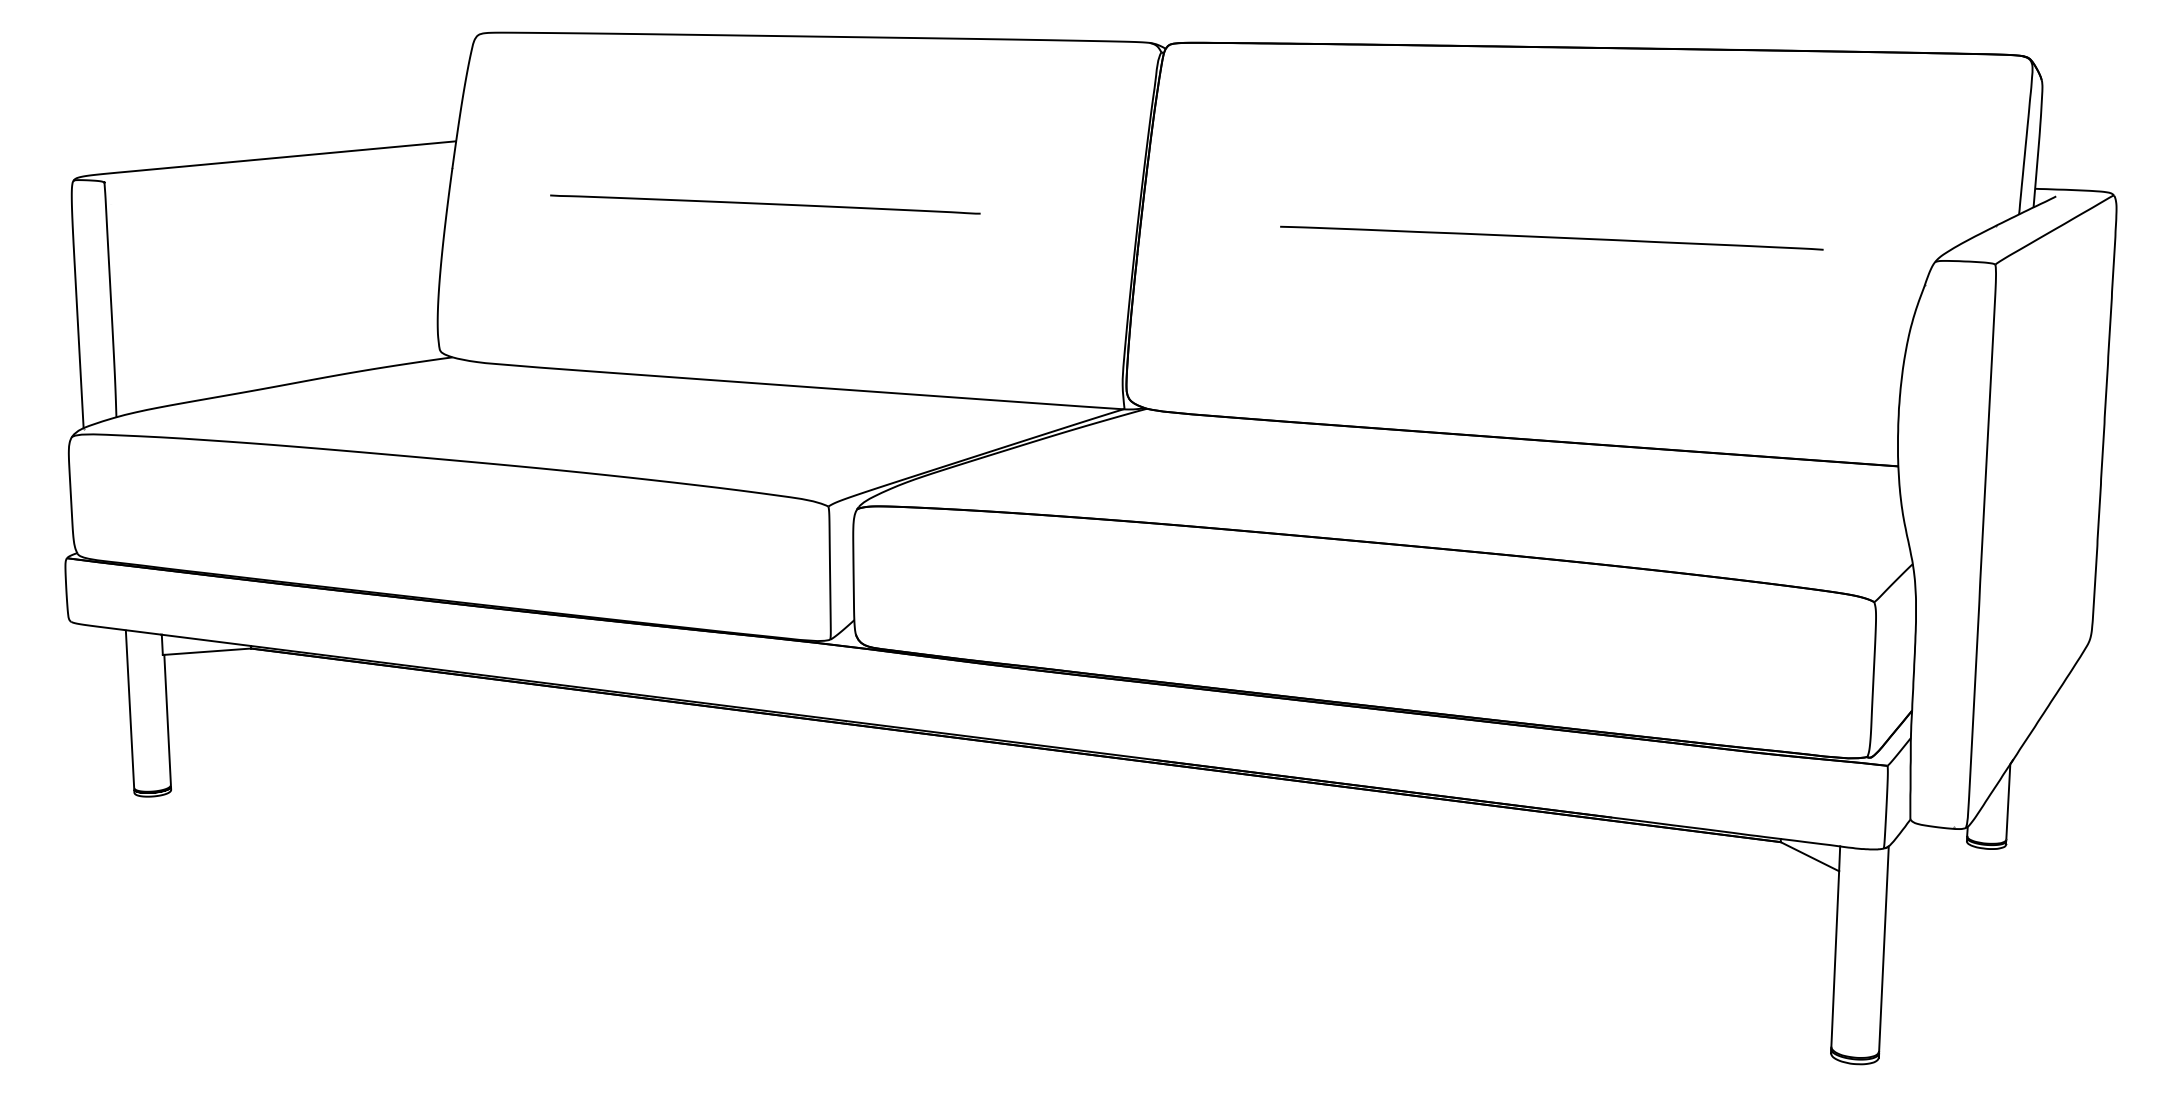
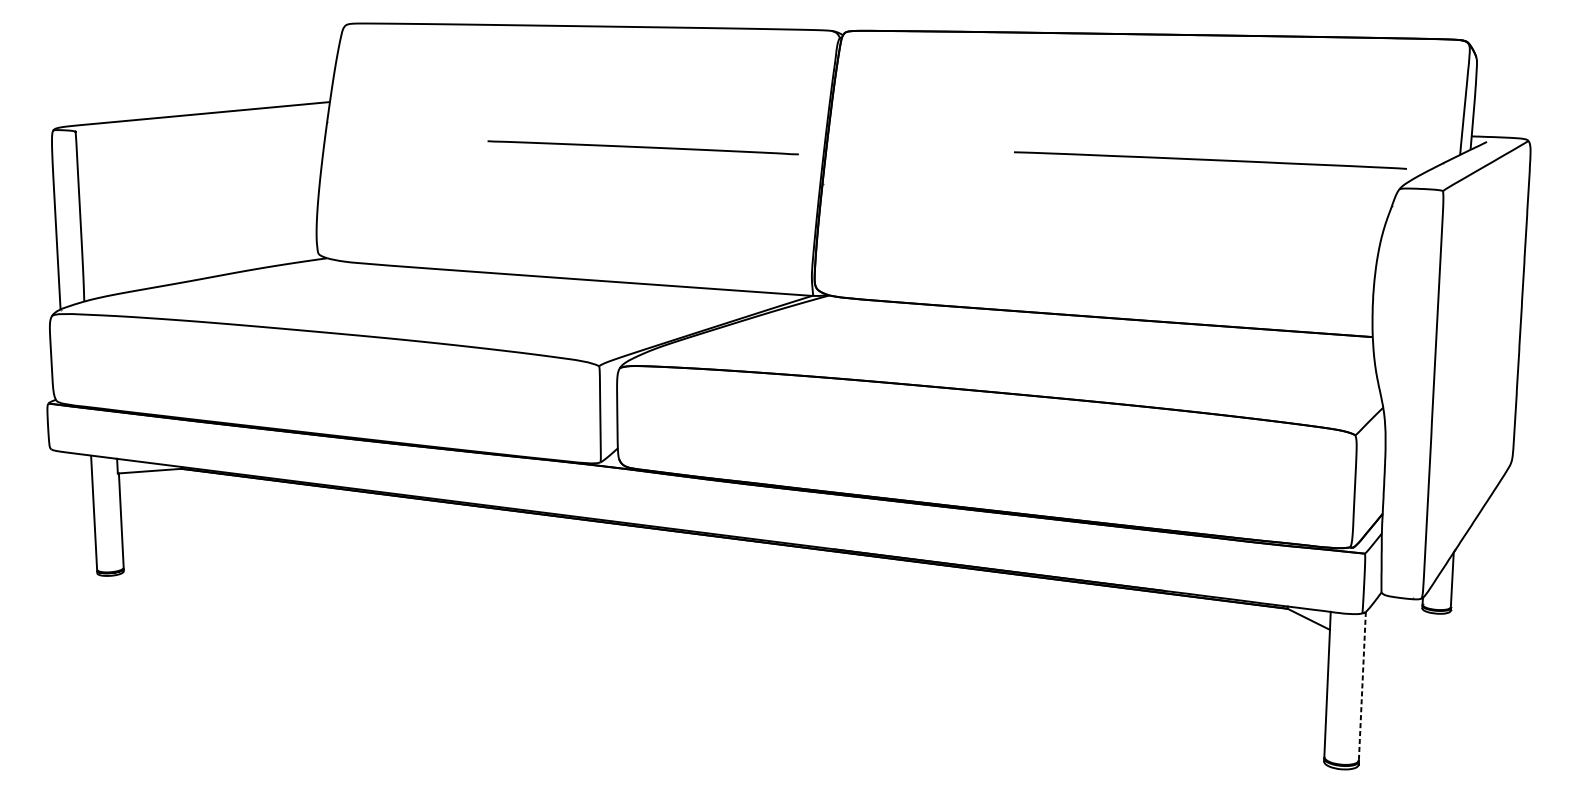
line: (765, 204) -> (643, 147), moved
line: (1551, 237) -> (1210, 160), moved
line: (1883, 949) -> (1362, 686), solid -> dashed

